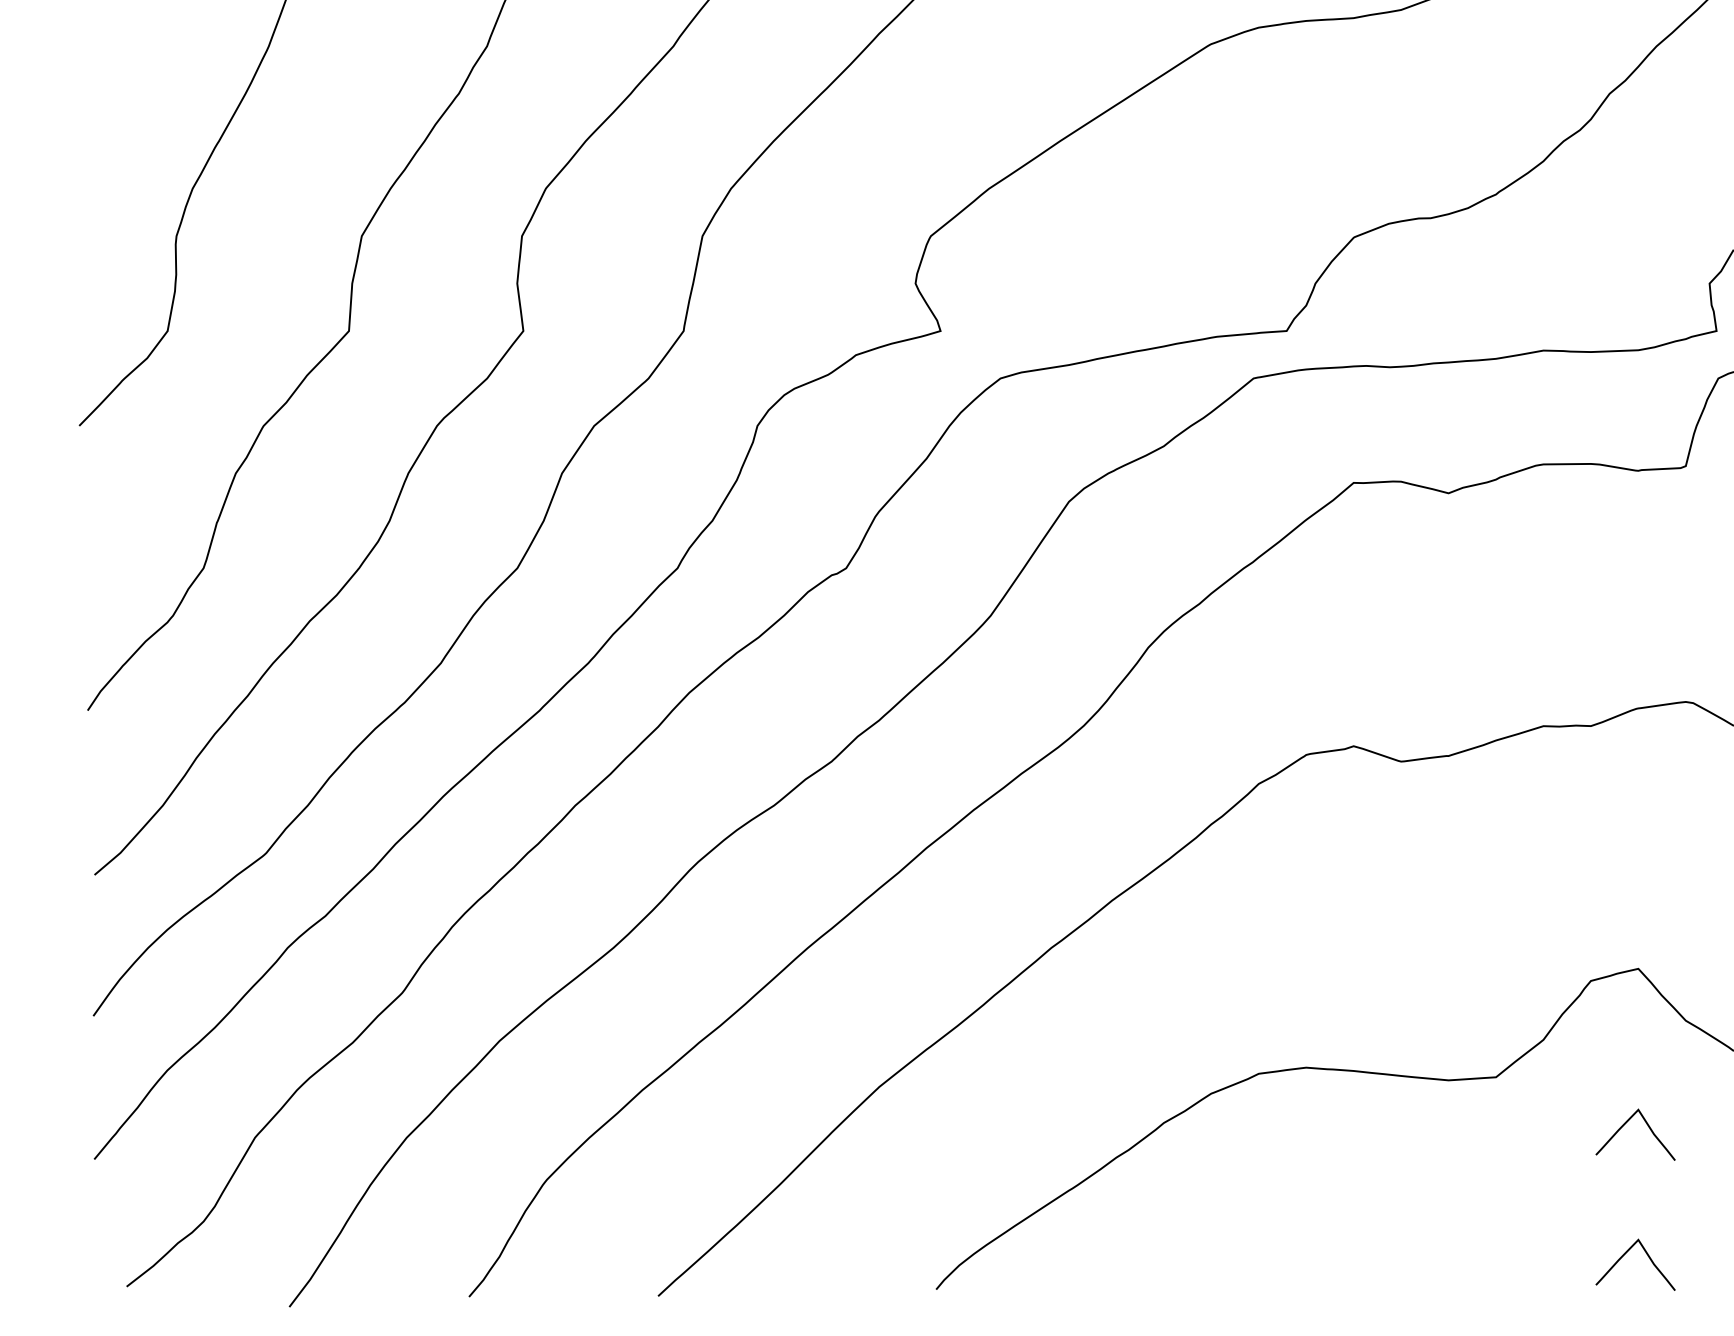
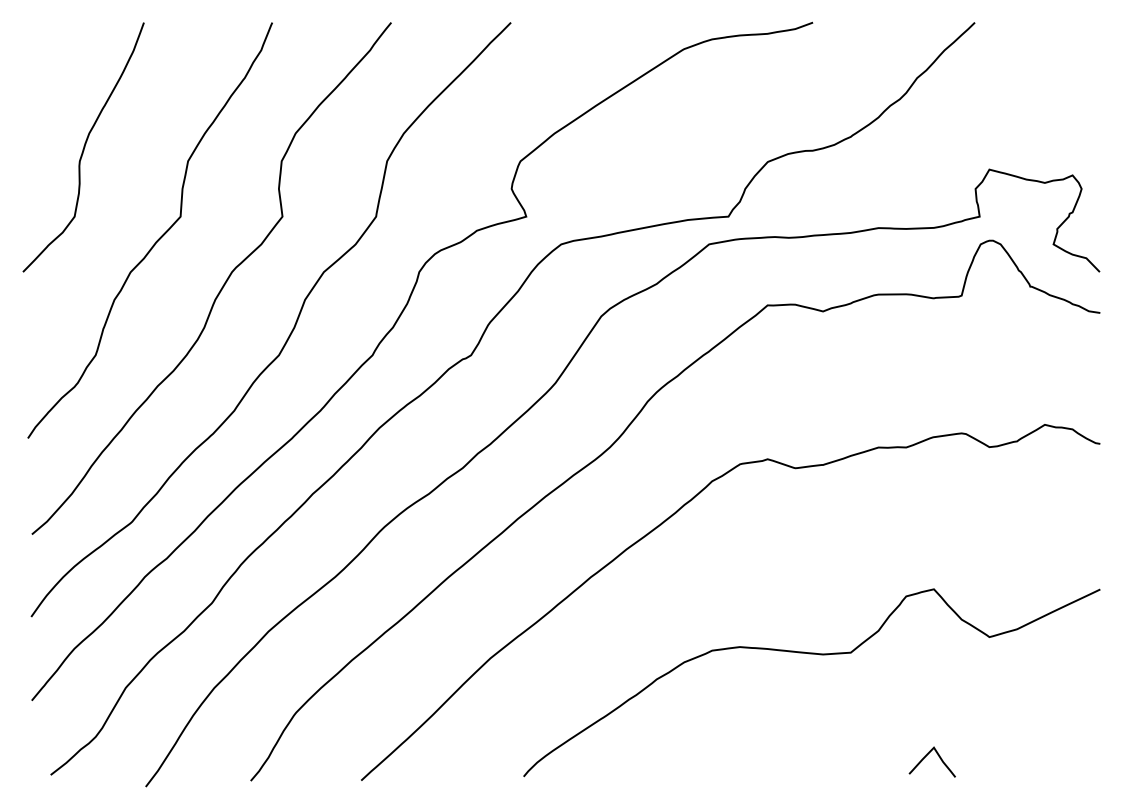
curve: (1625, 1124) -> (926, 680), removed

